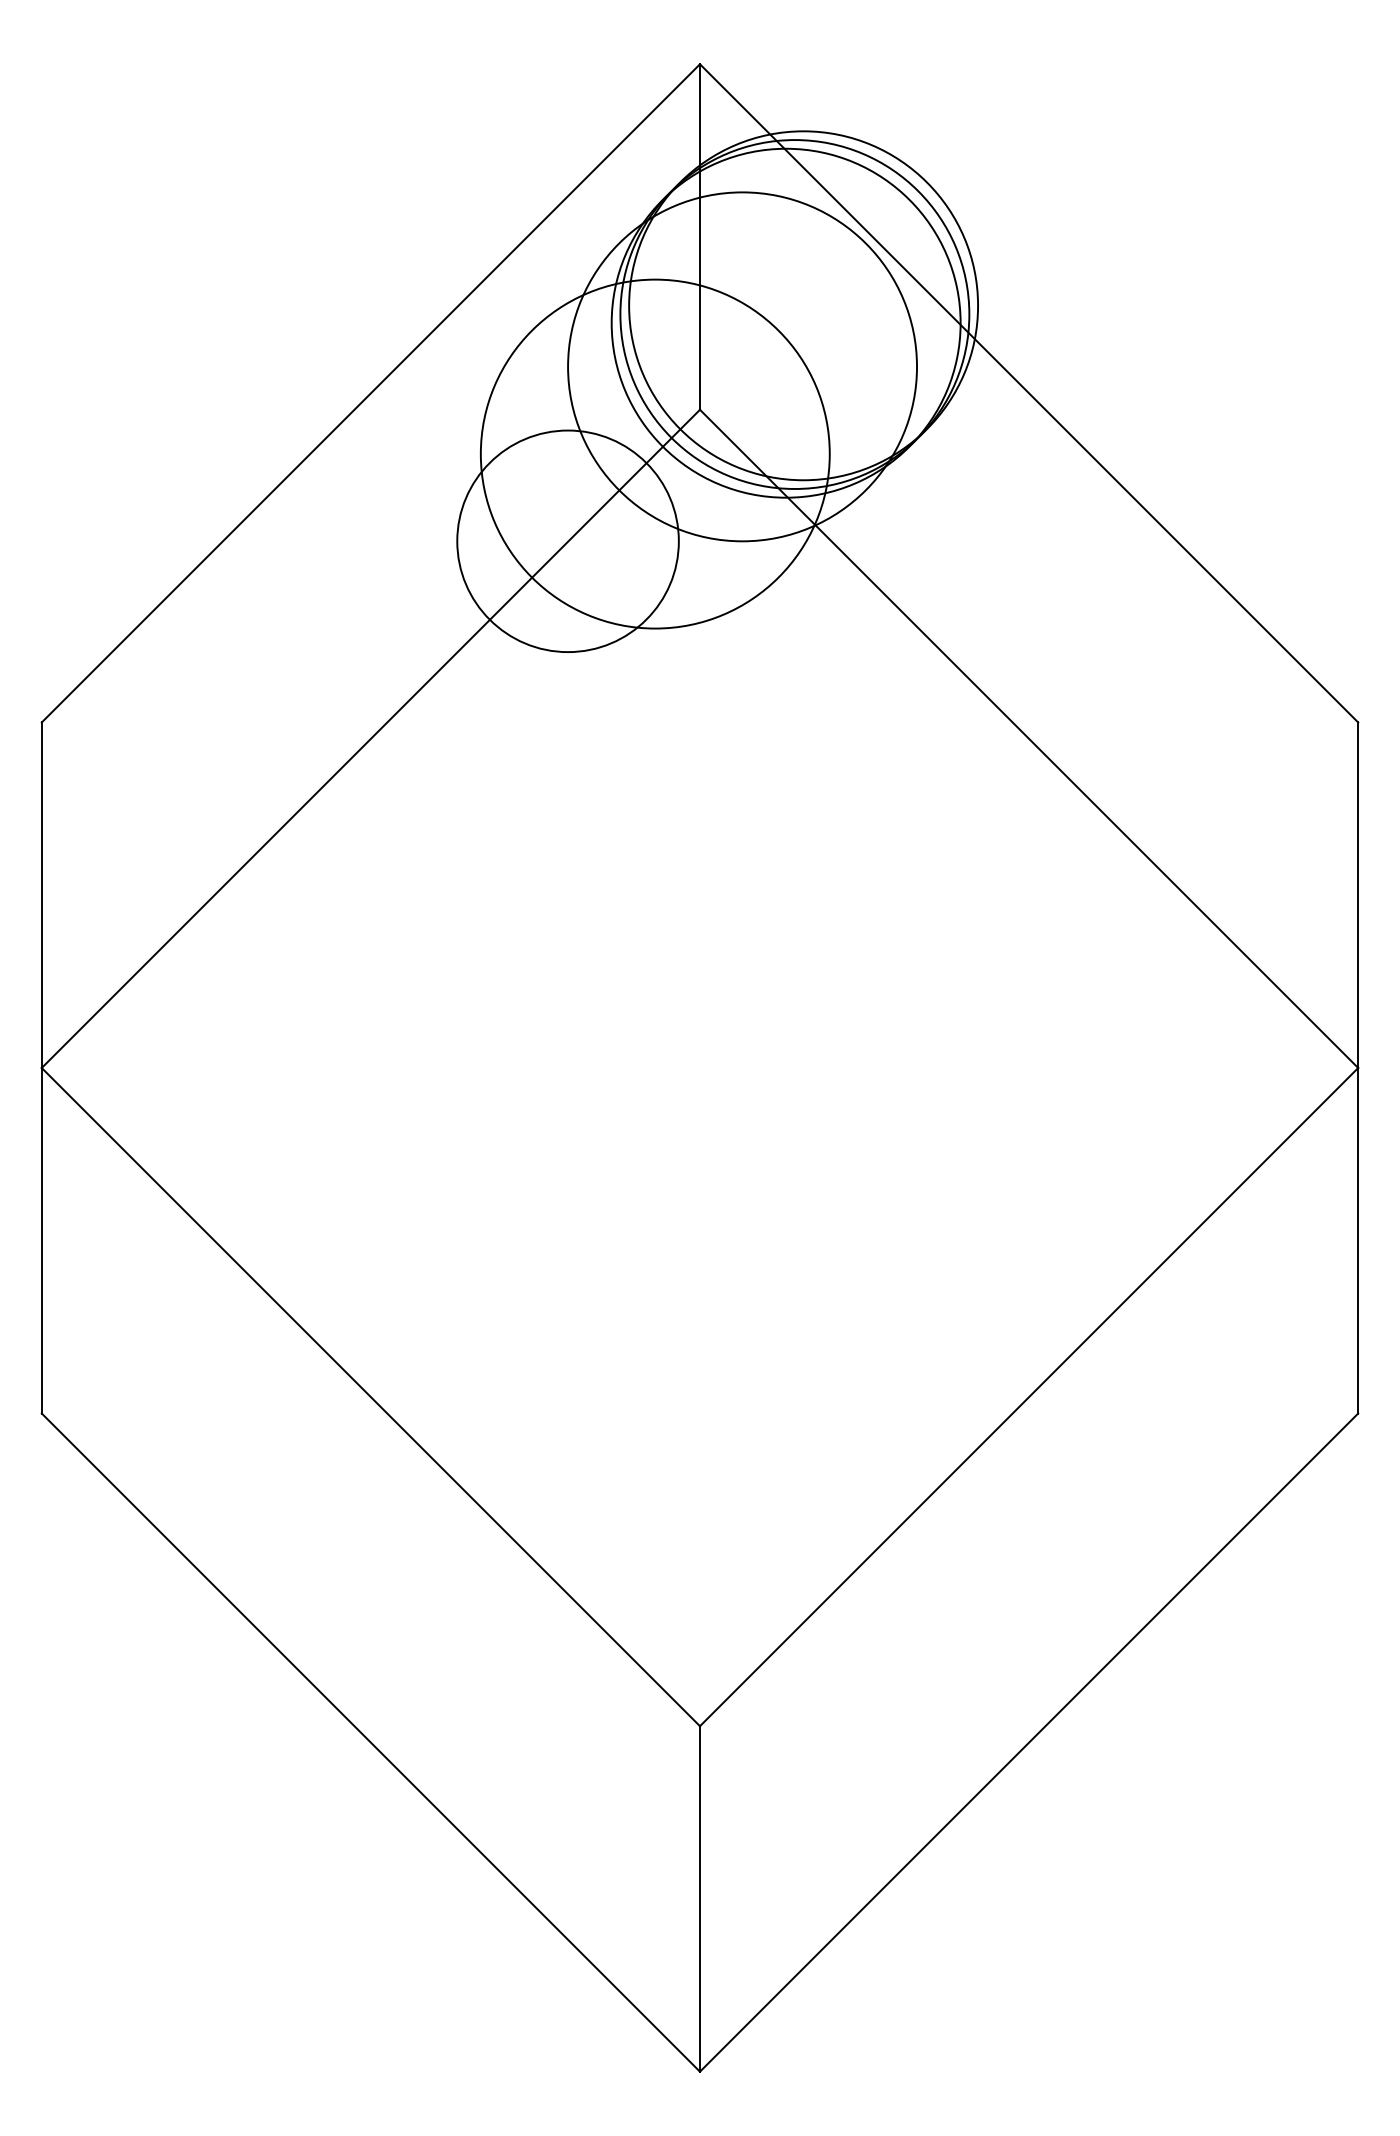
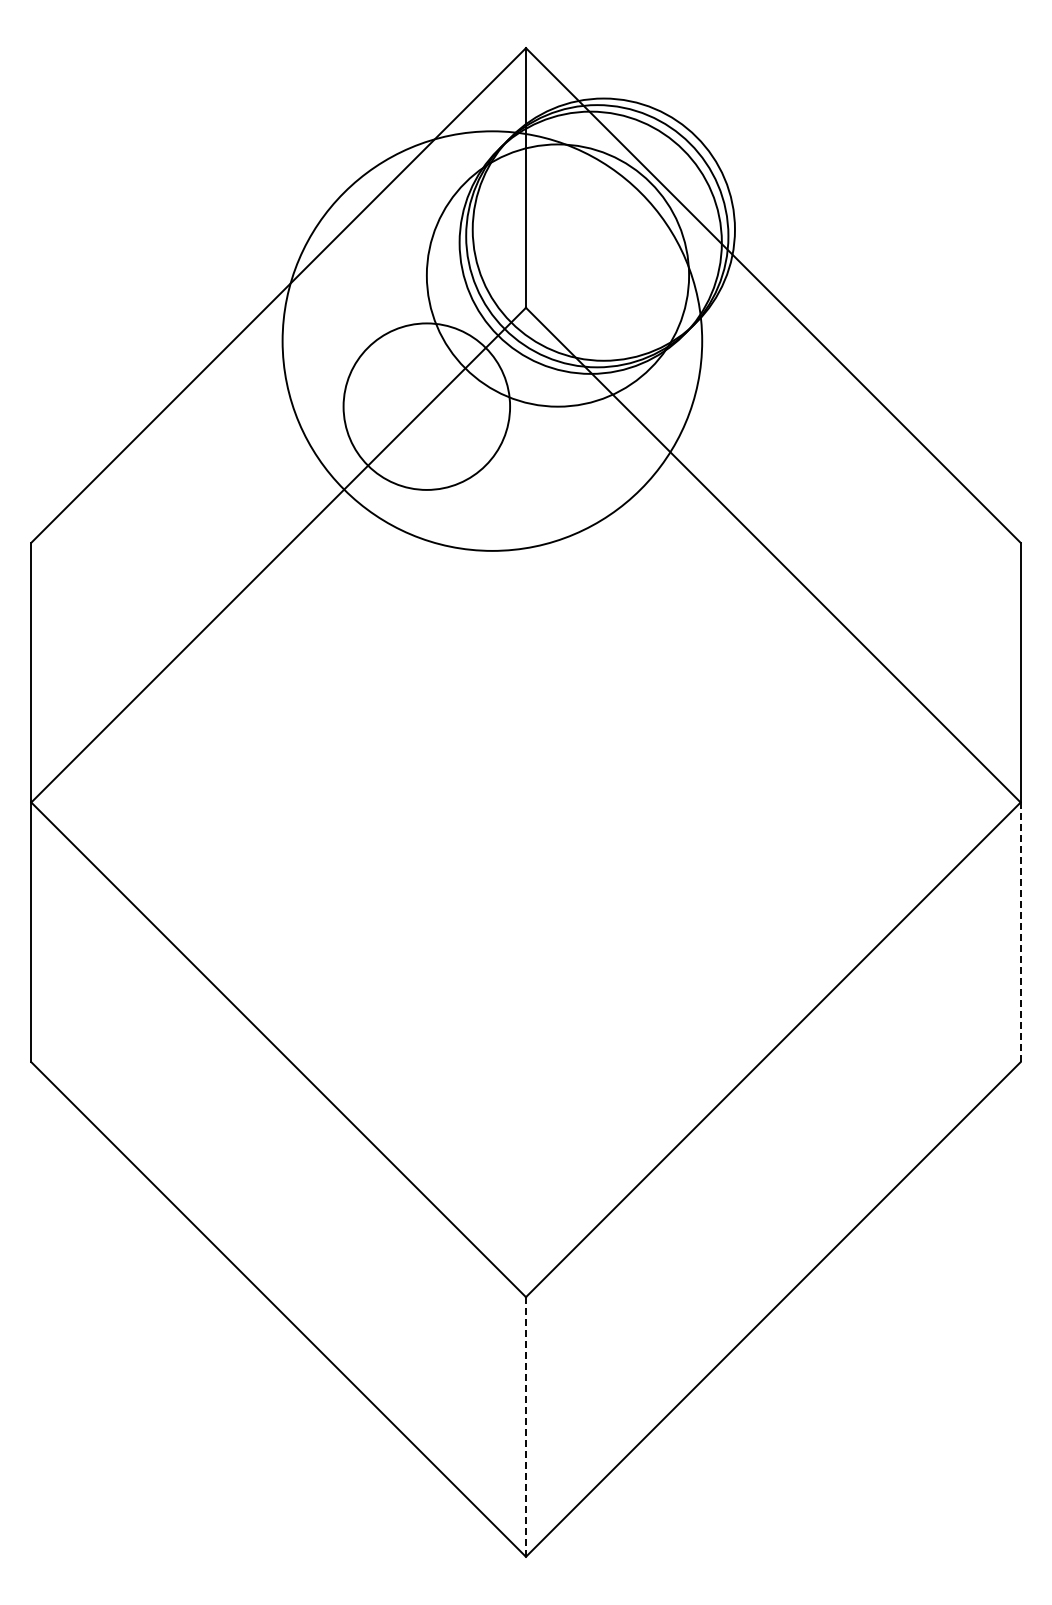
circle: (655, 454) -> (492, 341), size x1.6
line: (1357, 1240) -> (1020, 932), solid -> dashed
line: (699, 1899) -> (525, 1427), solid -> dashed

